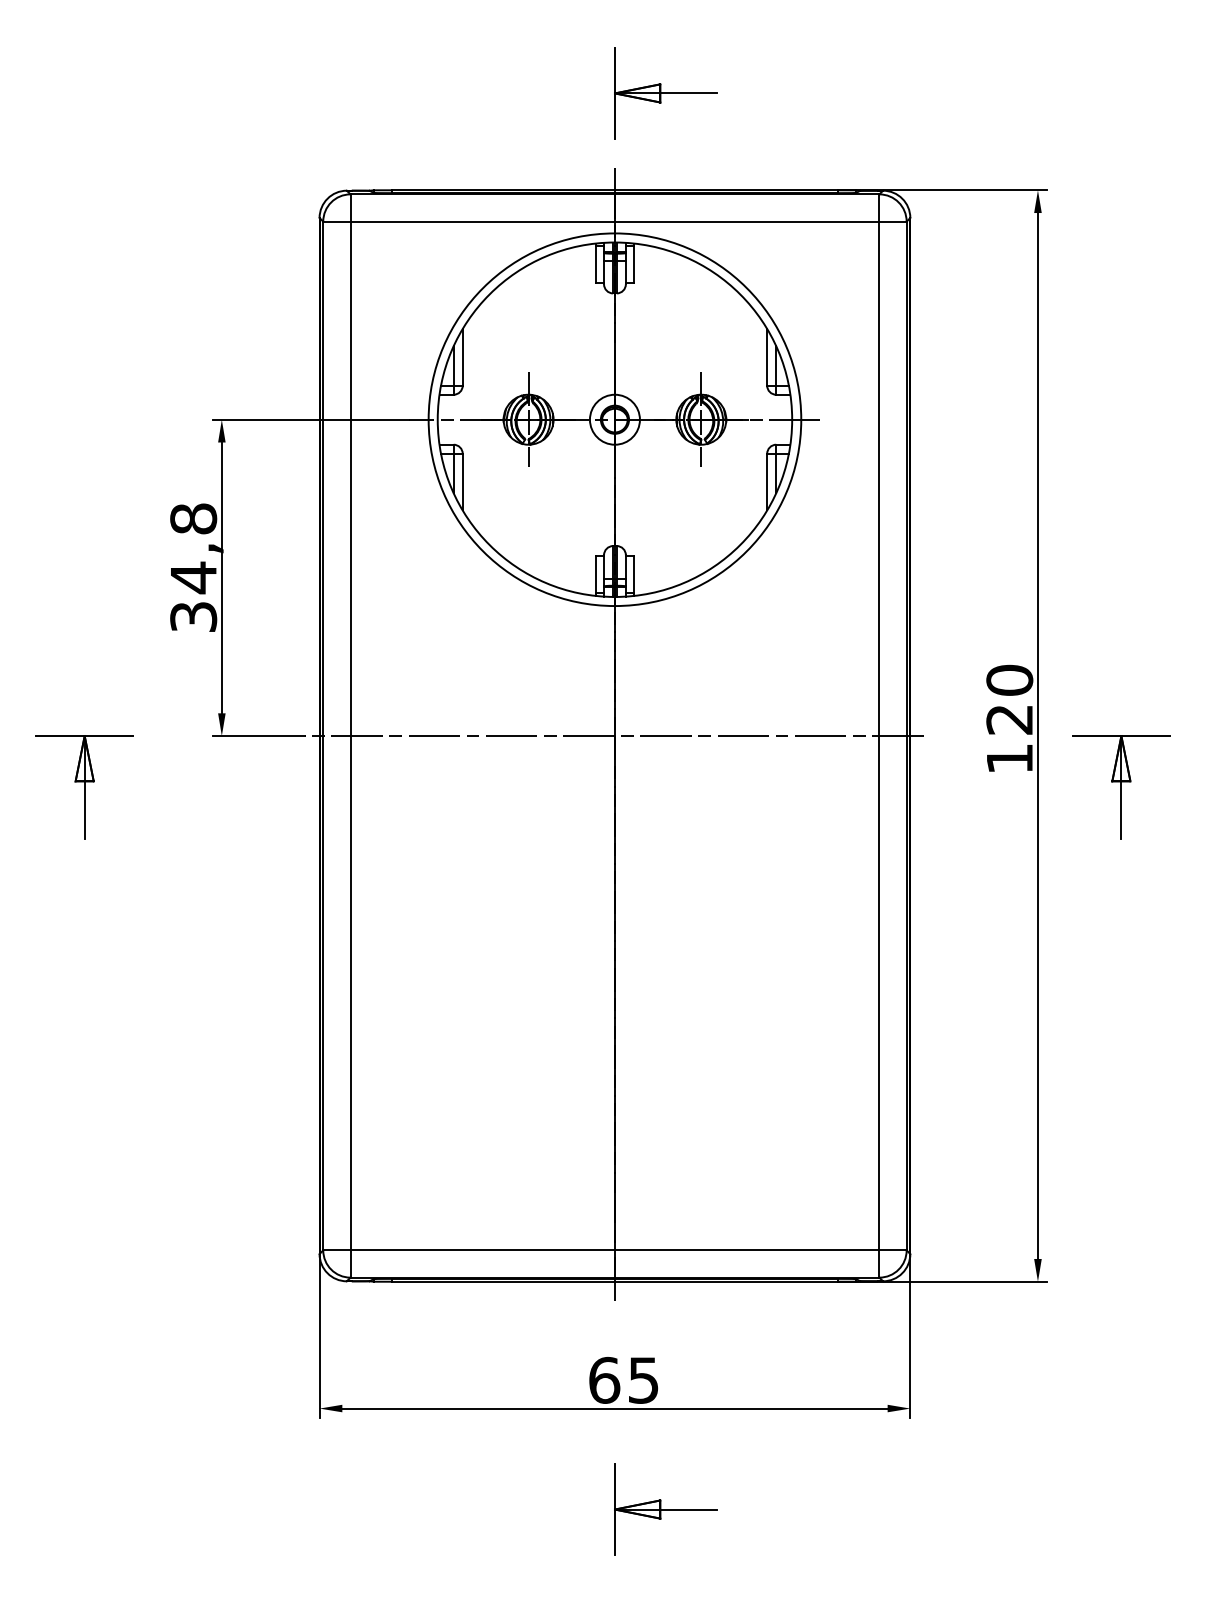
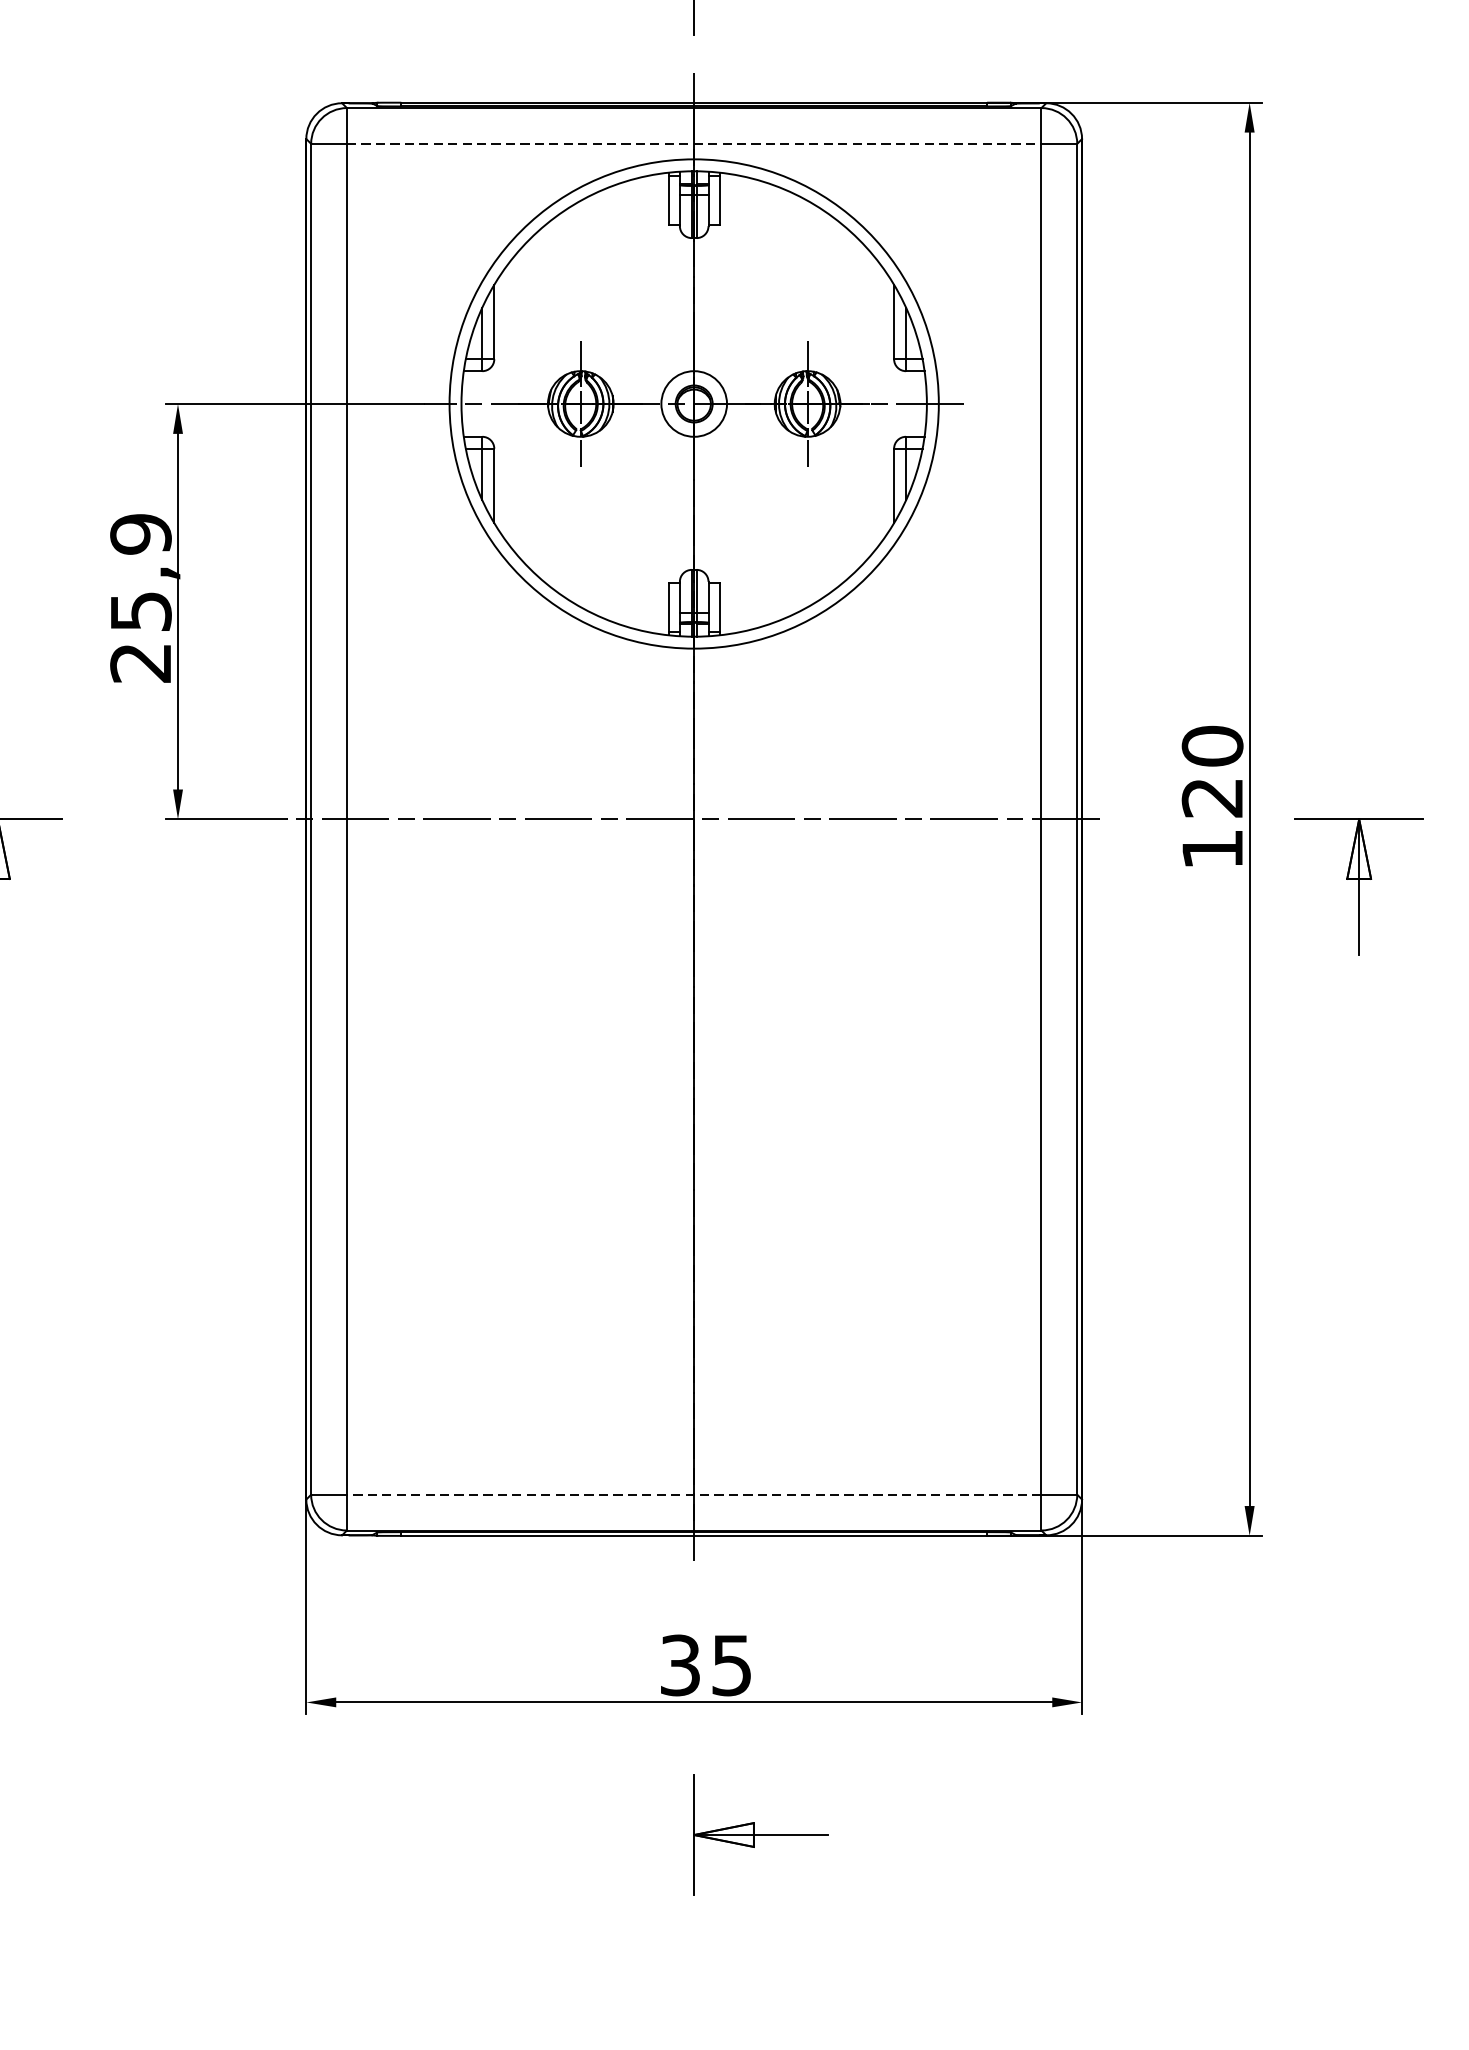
line: (615, 221) -> (694, 143), solid -> dashed
text: (193, 567) -> (140, 598), 34,8 -> 25,9
line: (614, 1250) -> (693, 1494), solid -> dashed
text: (604, 1379) -> (680, 1664), 65 -> 35

